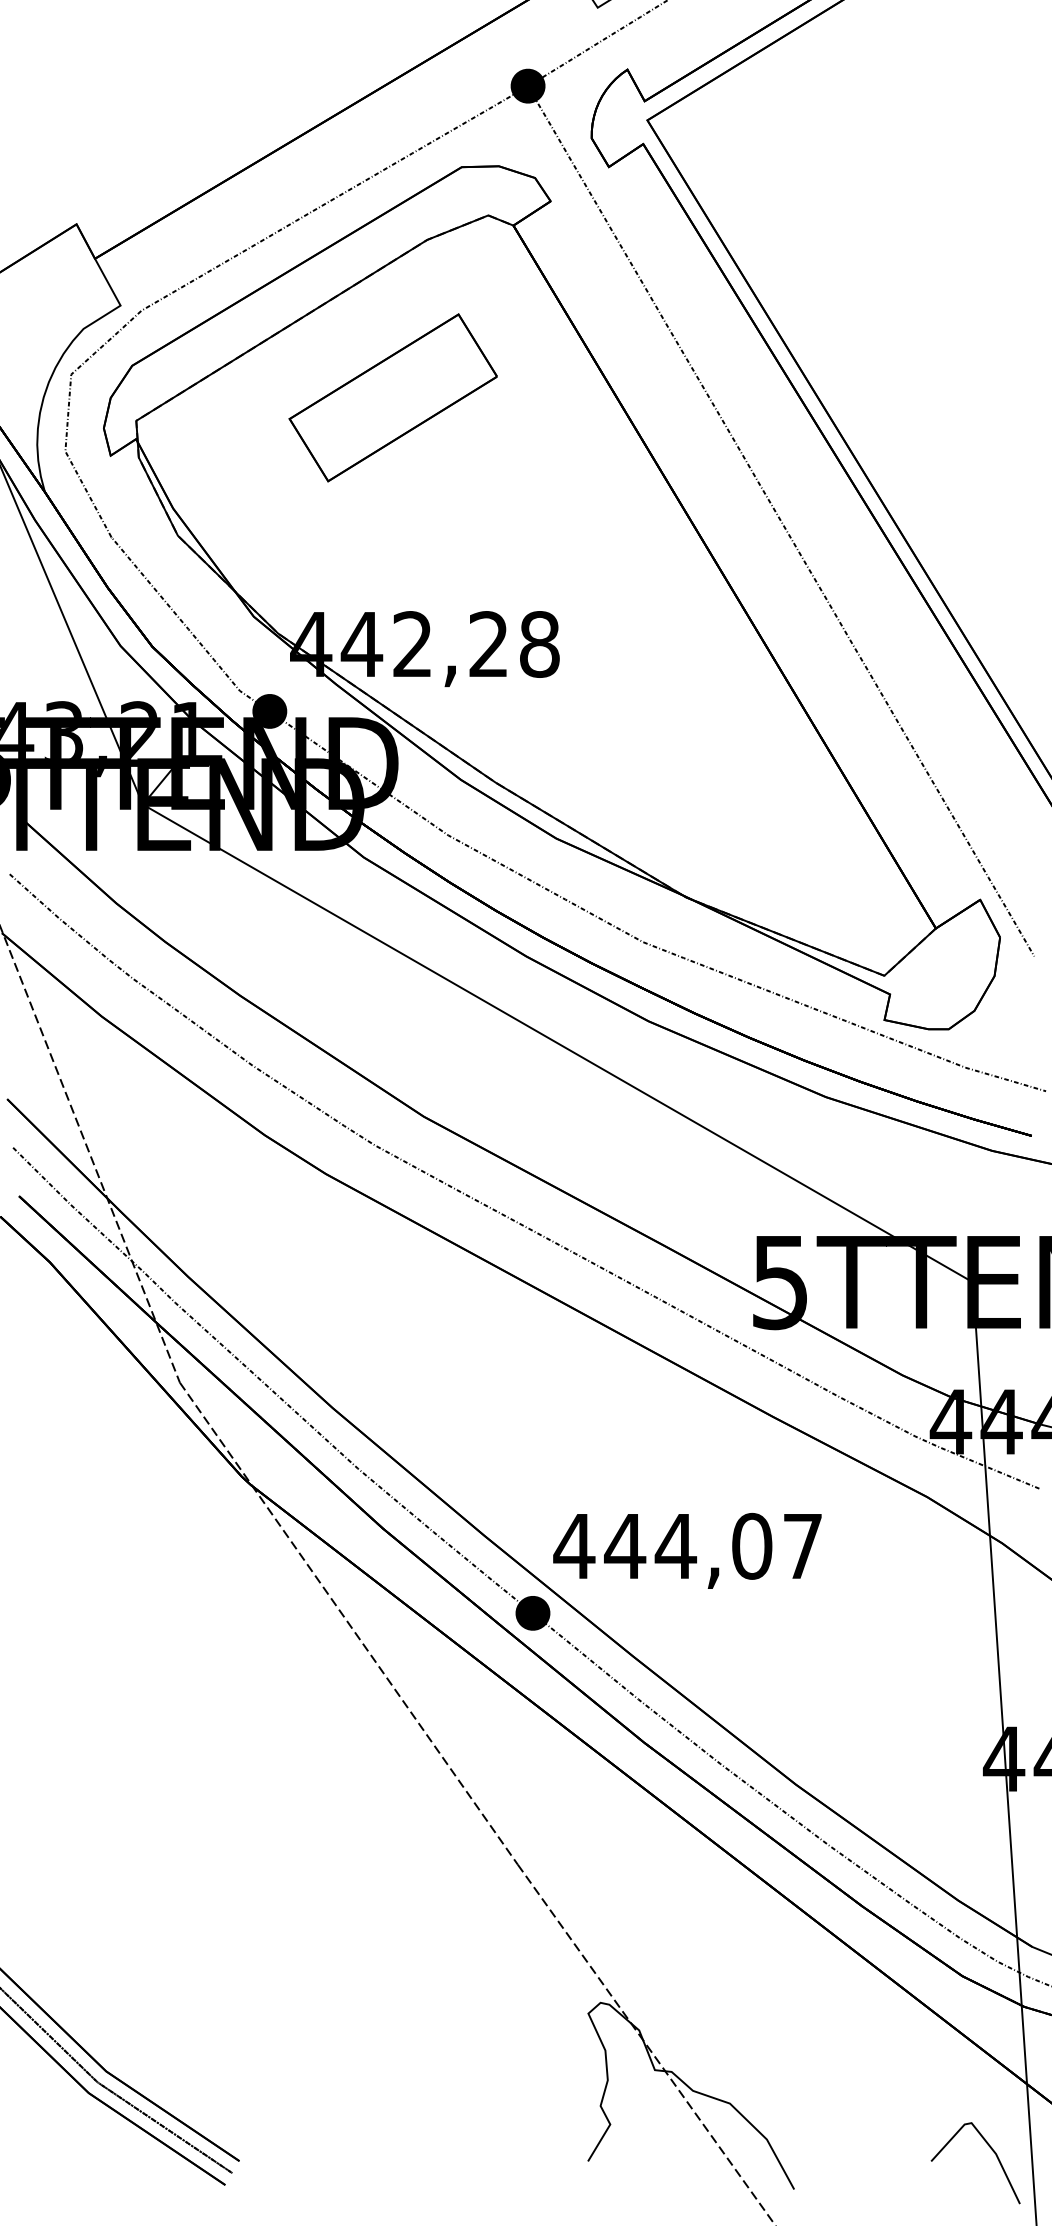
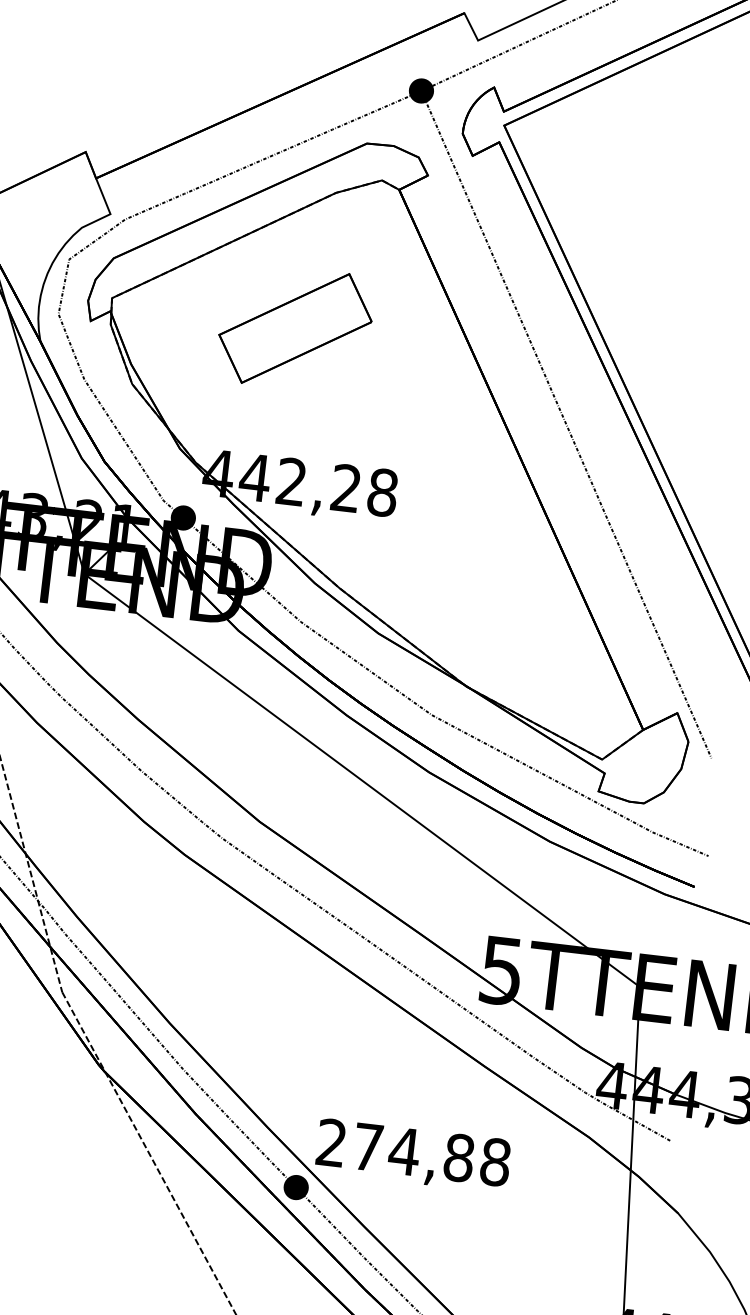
part: (392, 397) -> (294, 328), moved
text: (687, 1545) -> (412, 1151), 444,07 -> 274,88

